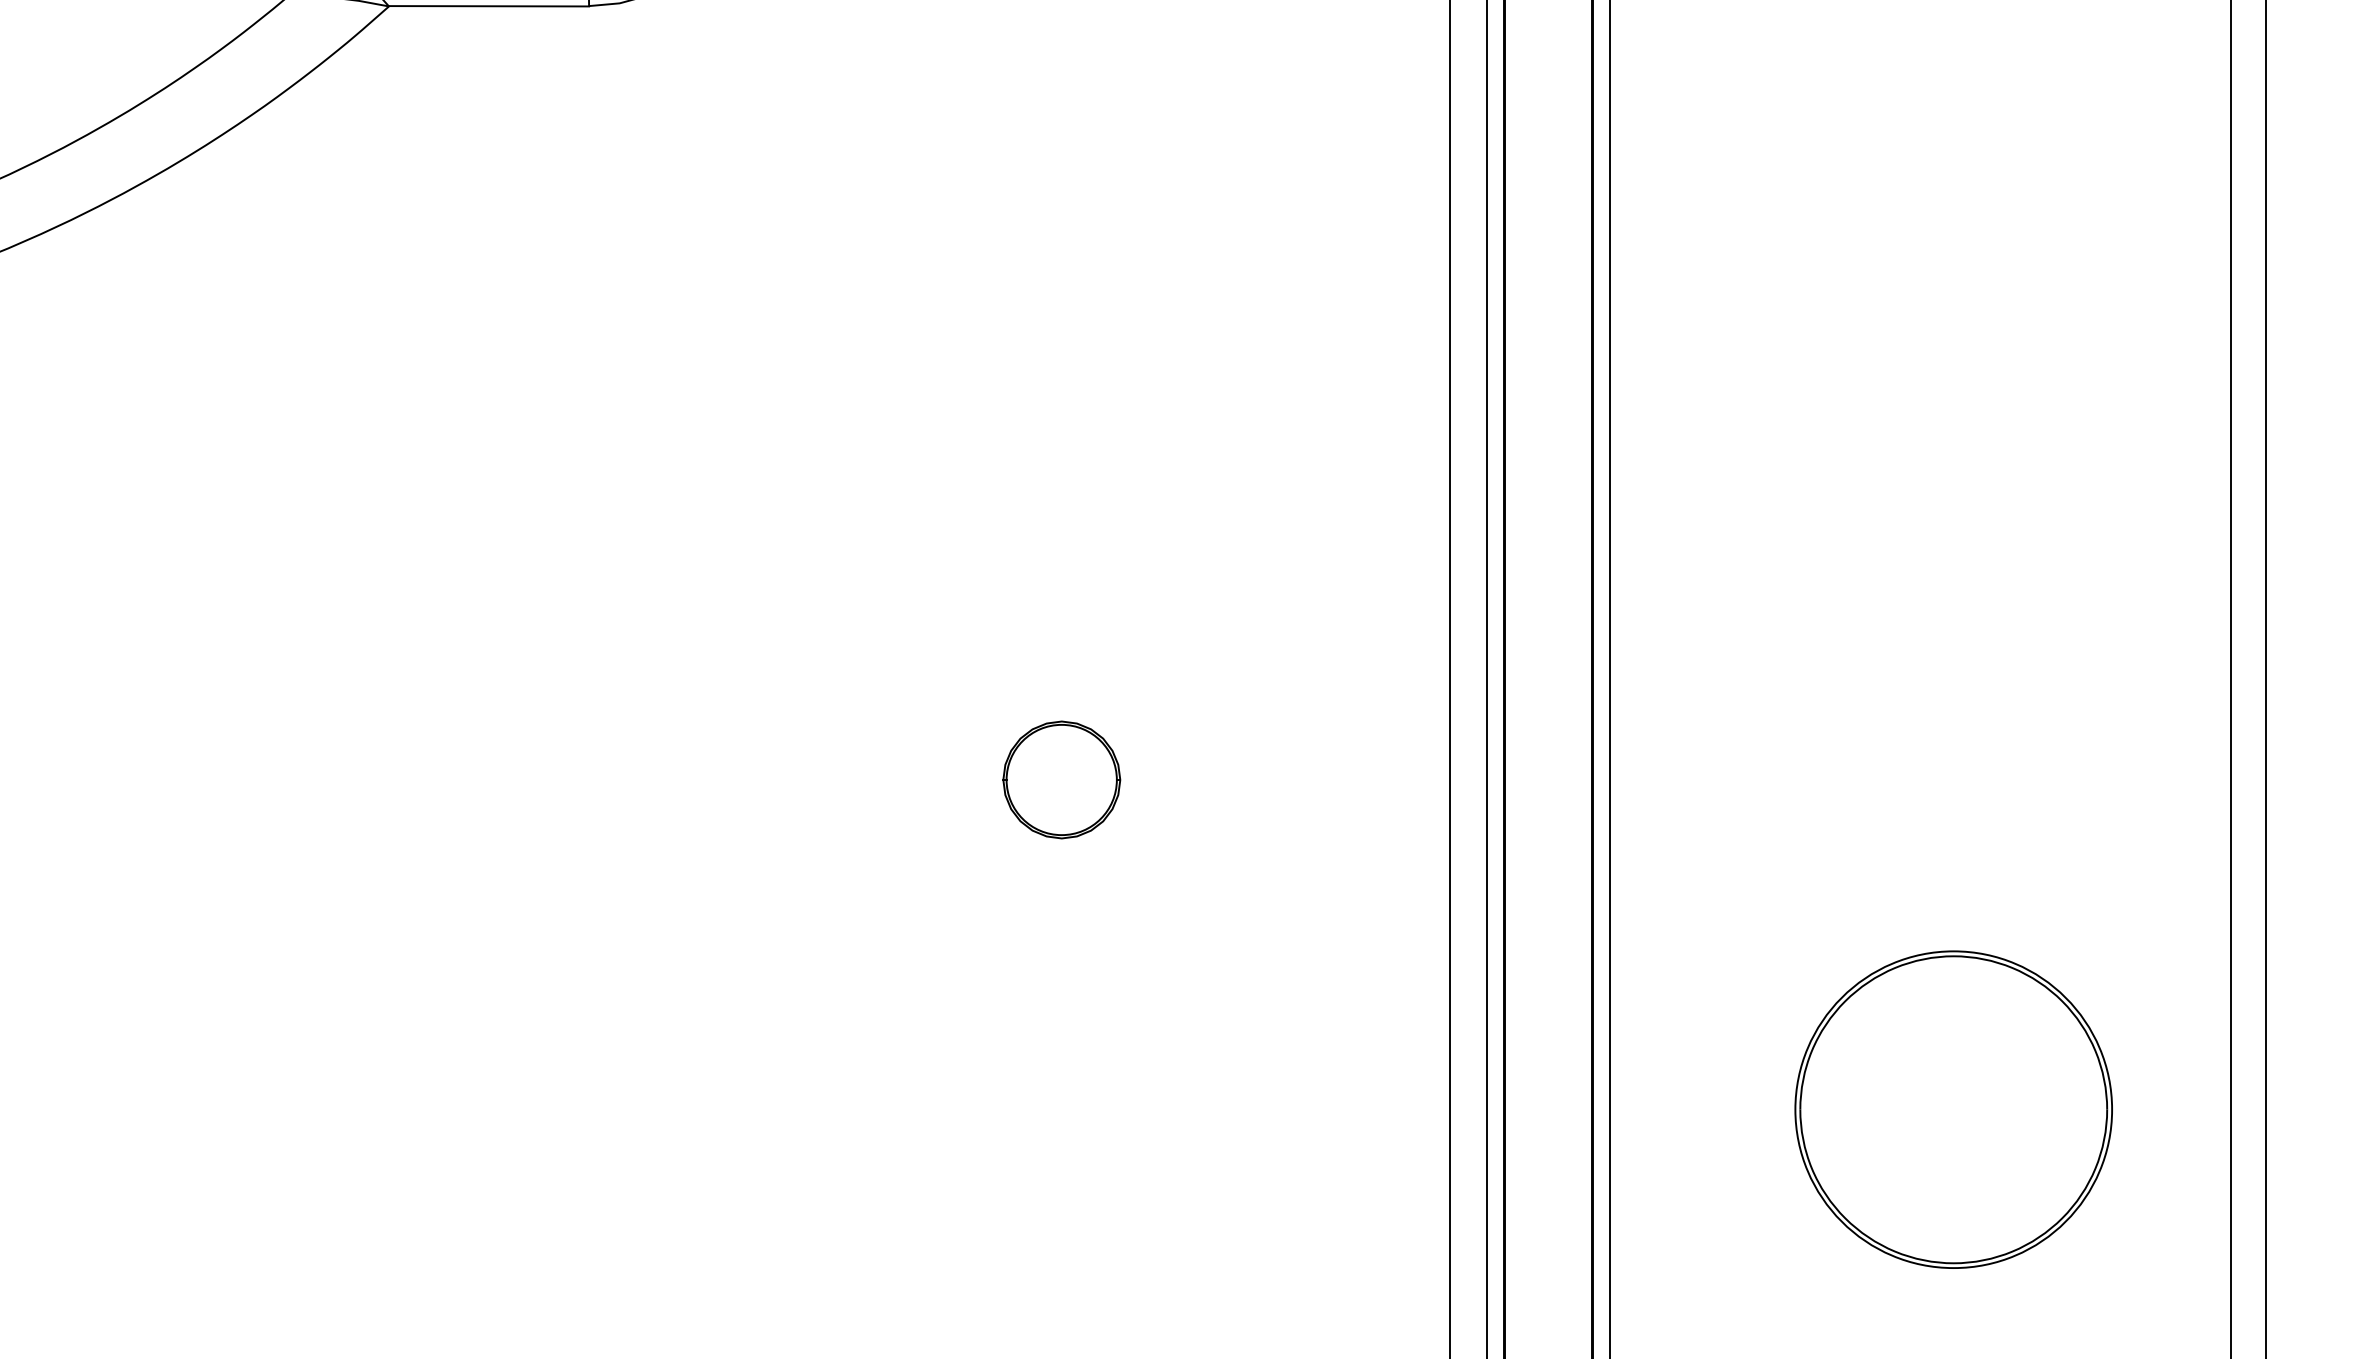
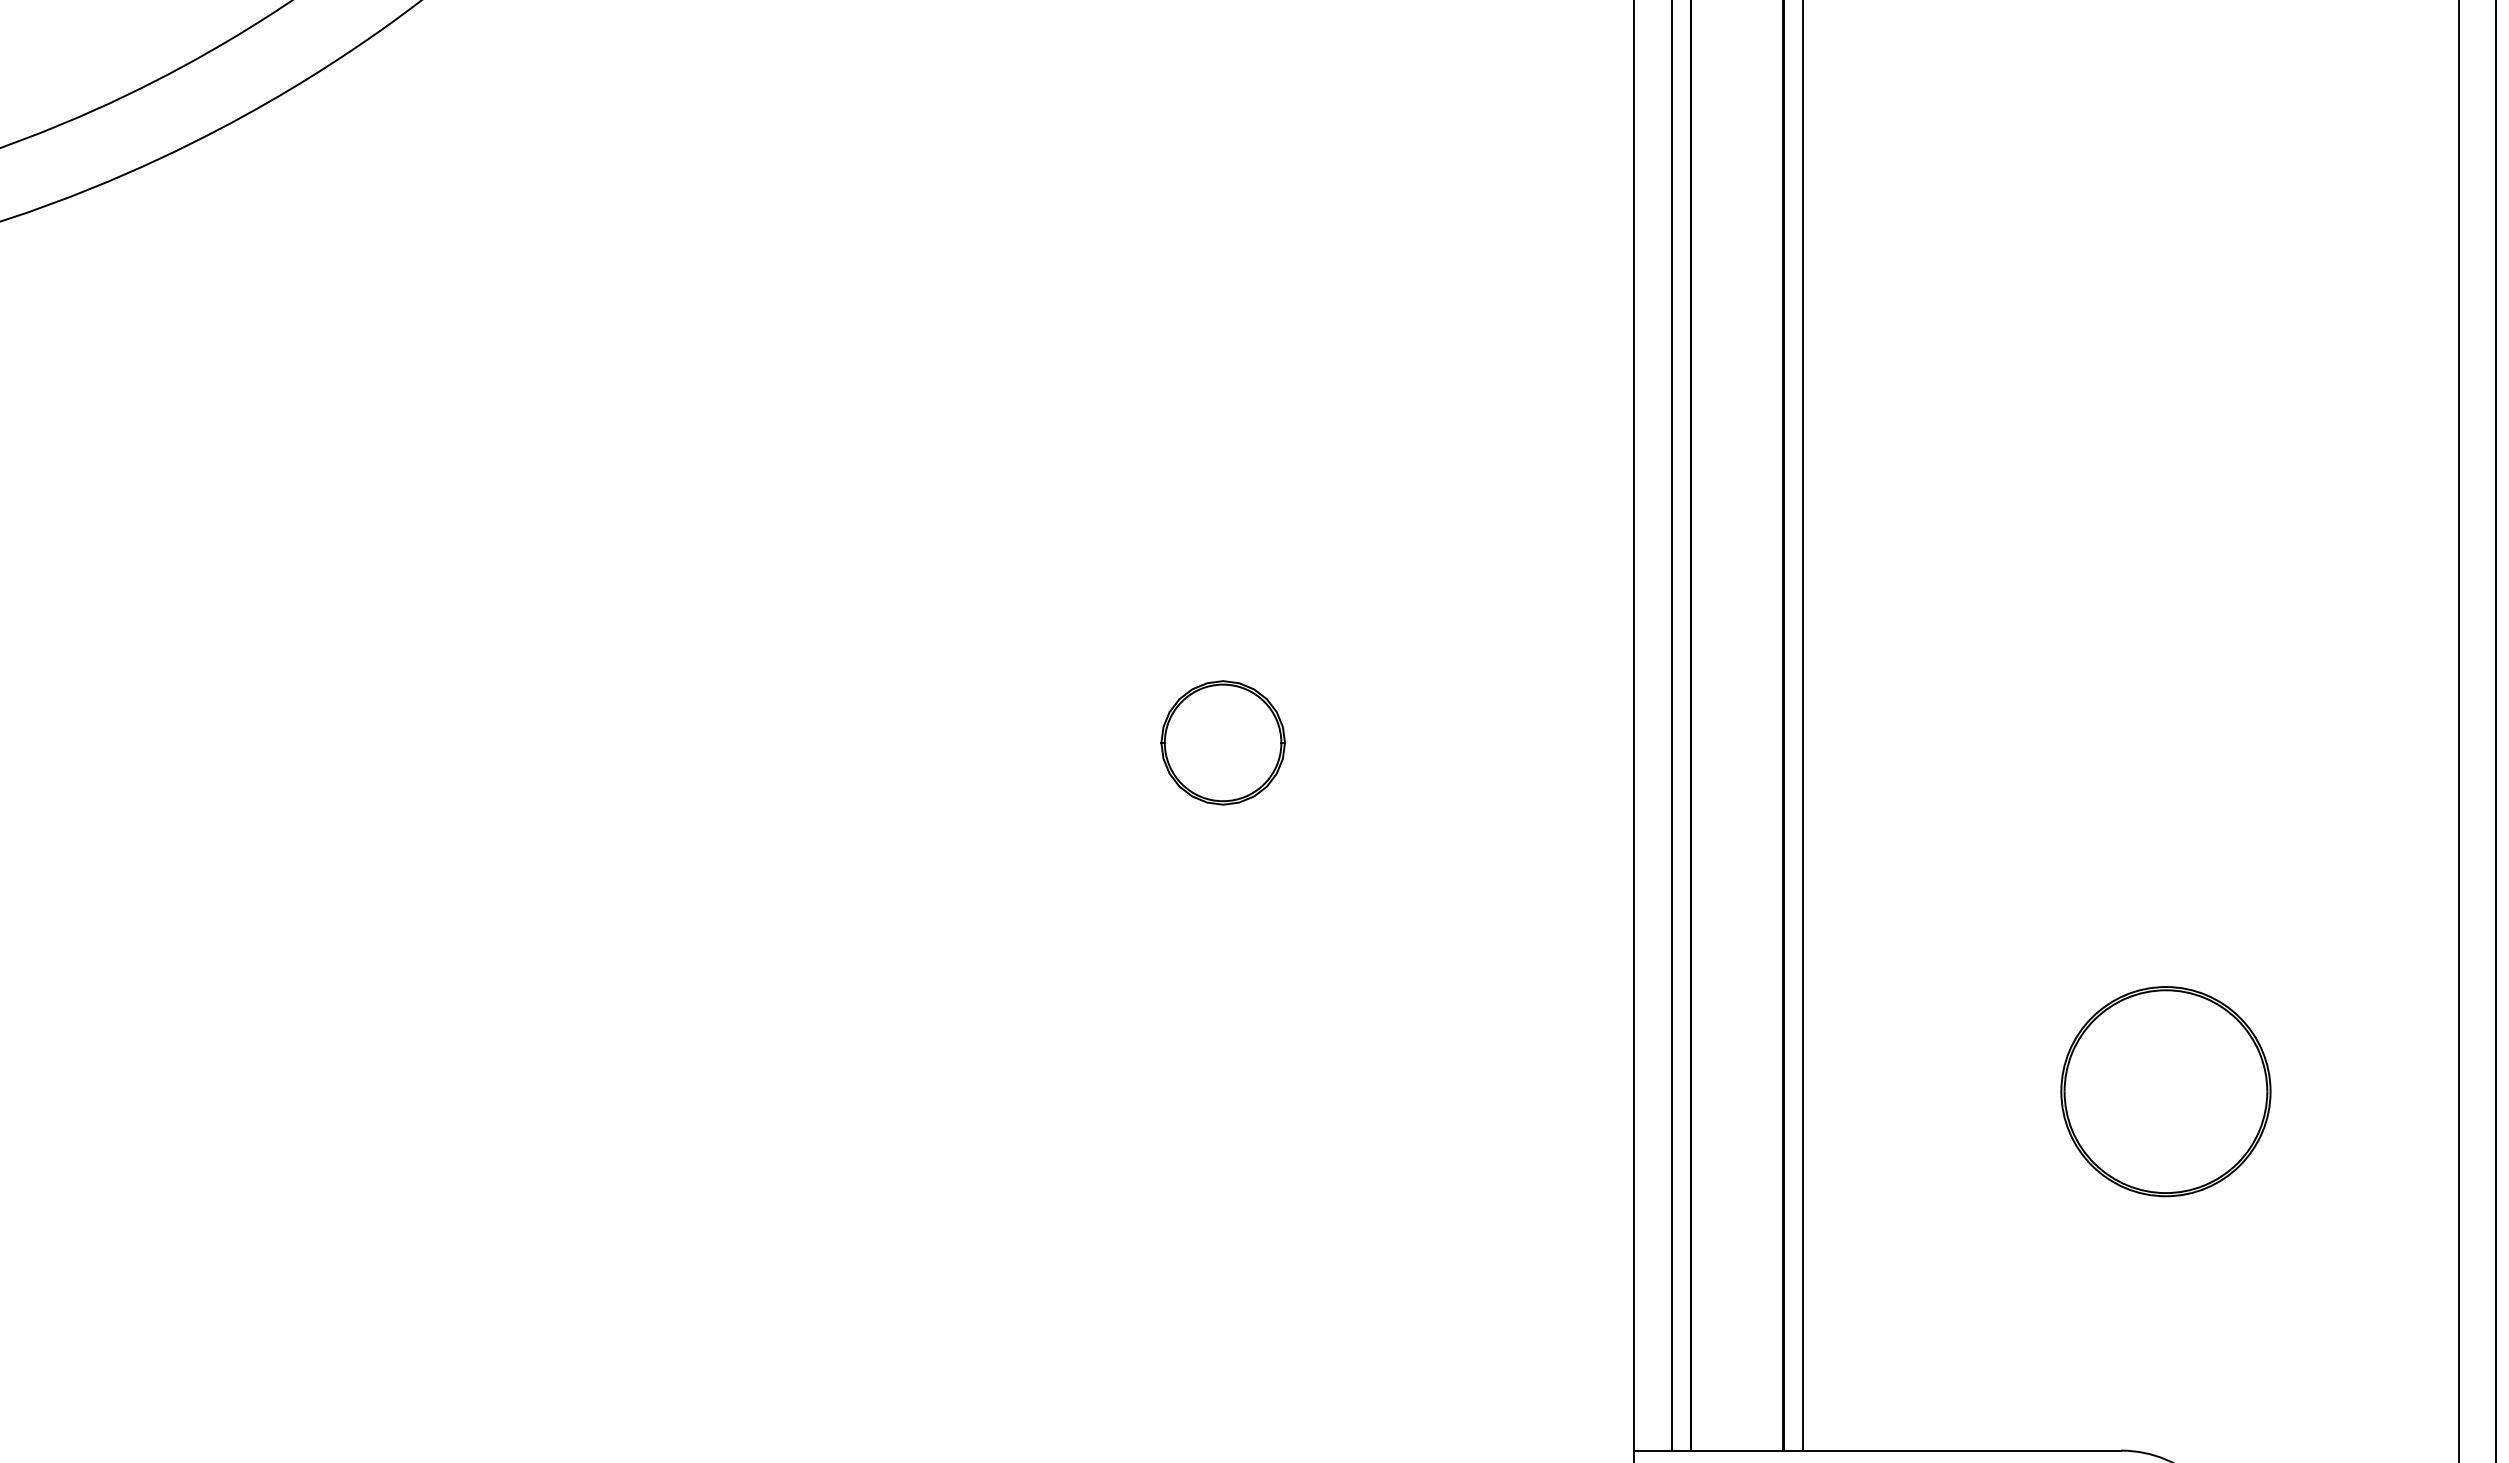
part: (1953, 1109) -> (2165, 1091), size x0.62

